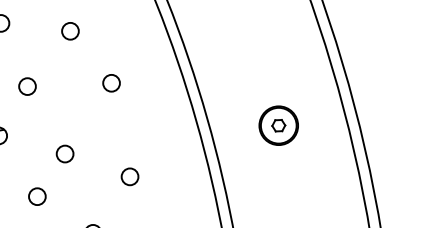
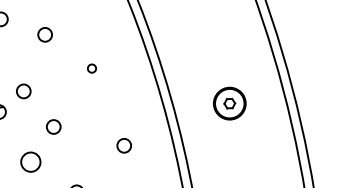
circle: (69, 30) -> (44, 34), moved
circle: (110, 83) -> (91, 68), size x0.6
circle: (27, 86) -> (23, 91), moved
circle: (129, 176) -> (123, 145), moved
circle: (36, 195) -> (30, 161), size x1.4

